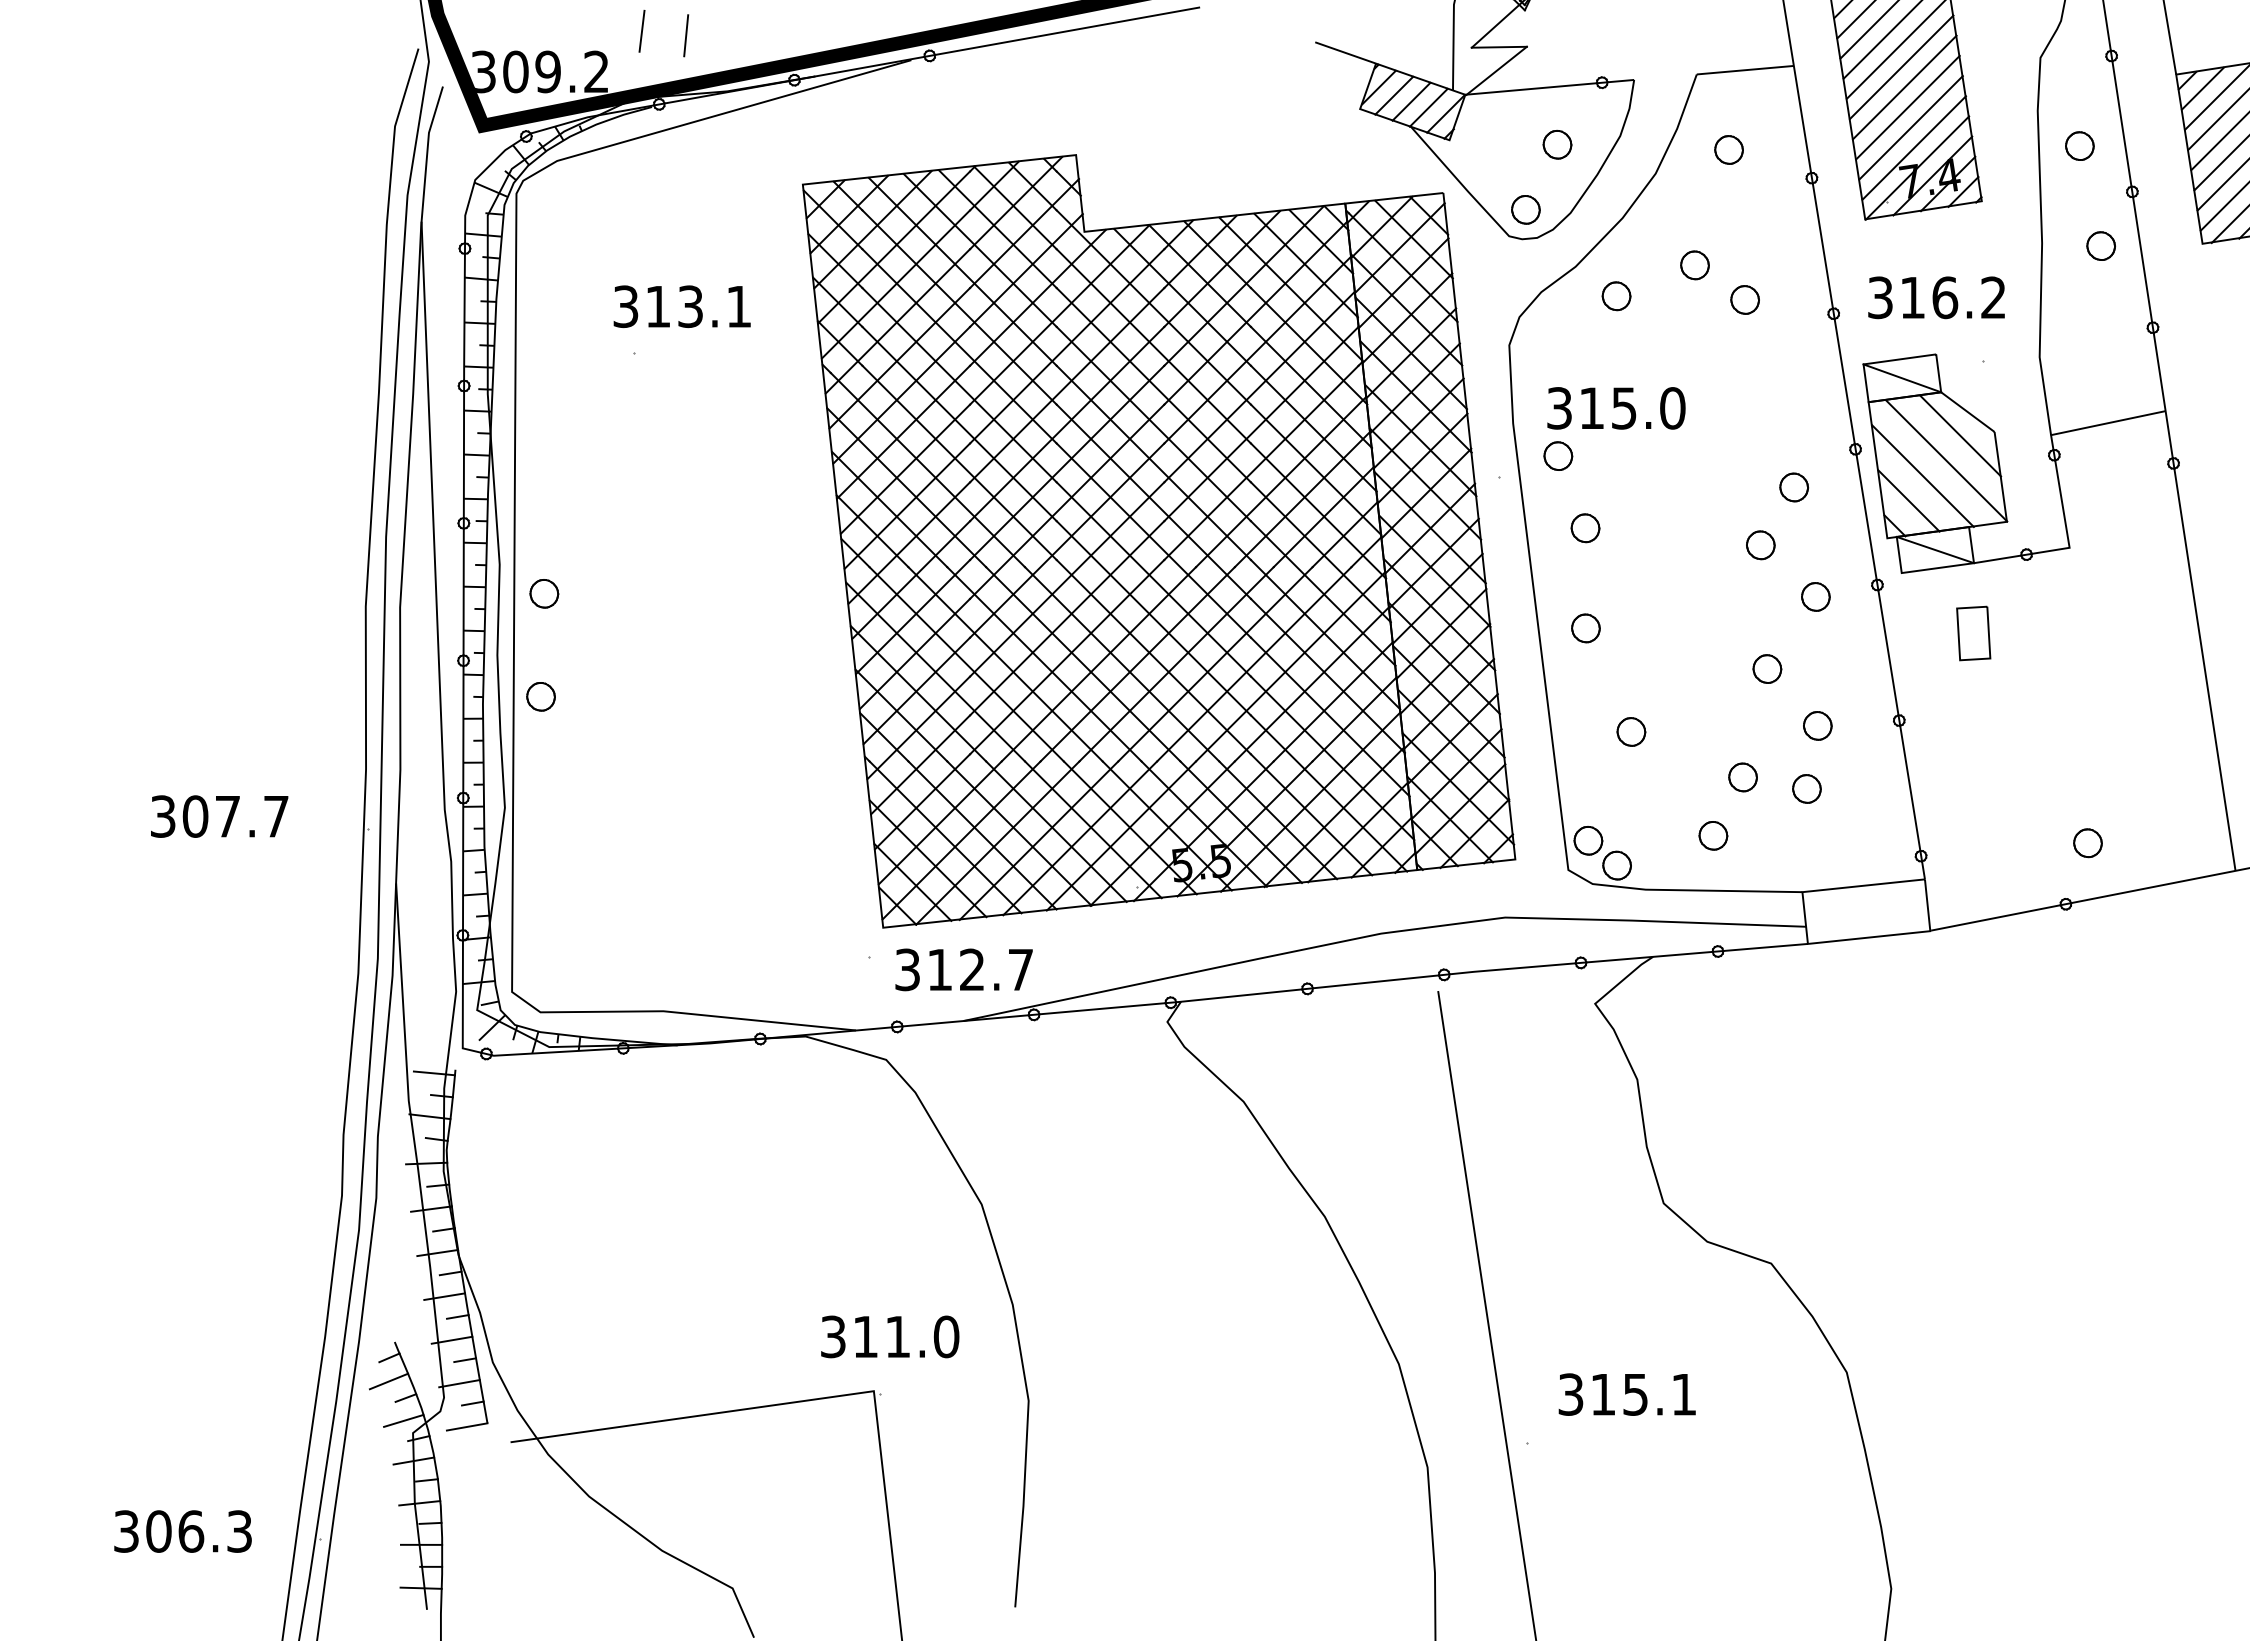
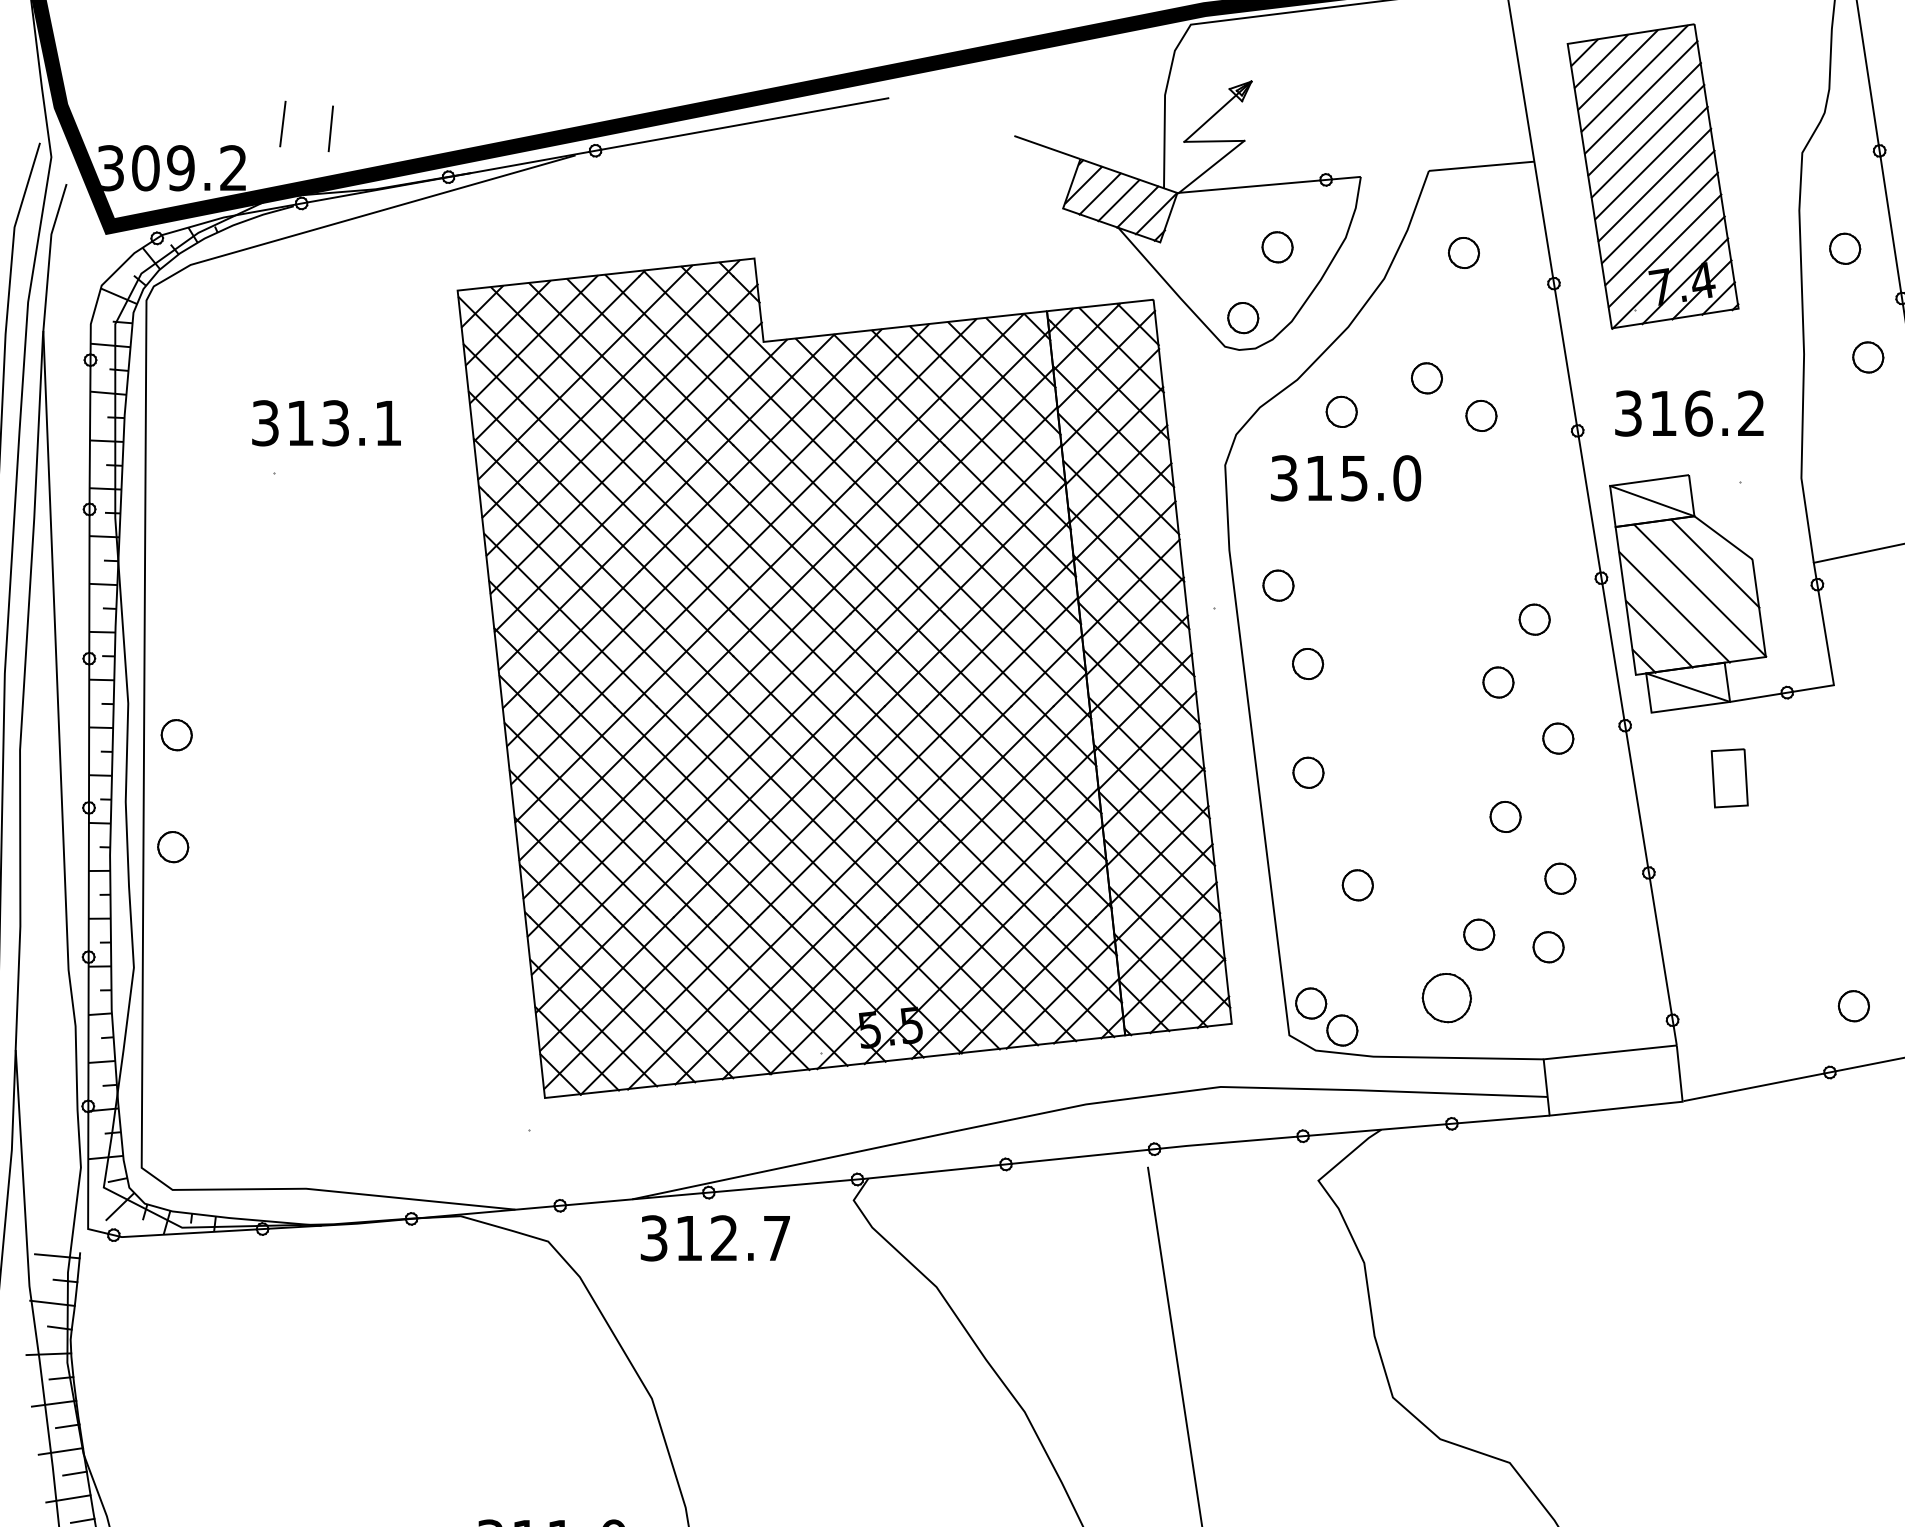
text: (1616, 408) -> (1346, 478), moved
part: (1713, 835) -> (1447, 997), size x1.6
text: (963, 969) -> (714, 1237), moved

